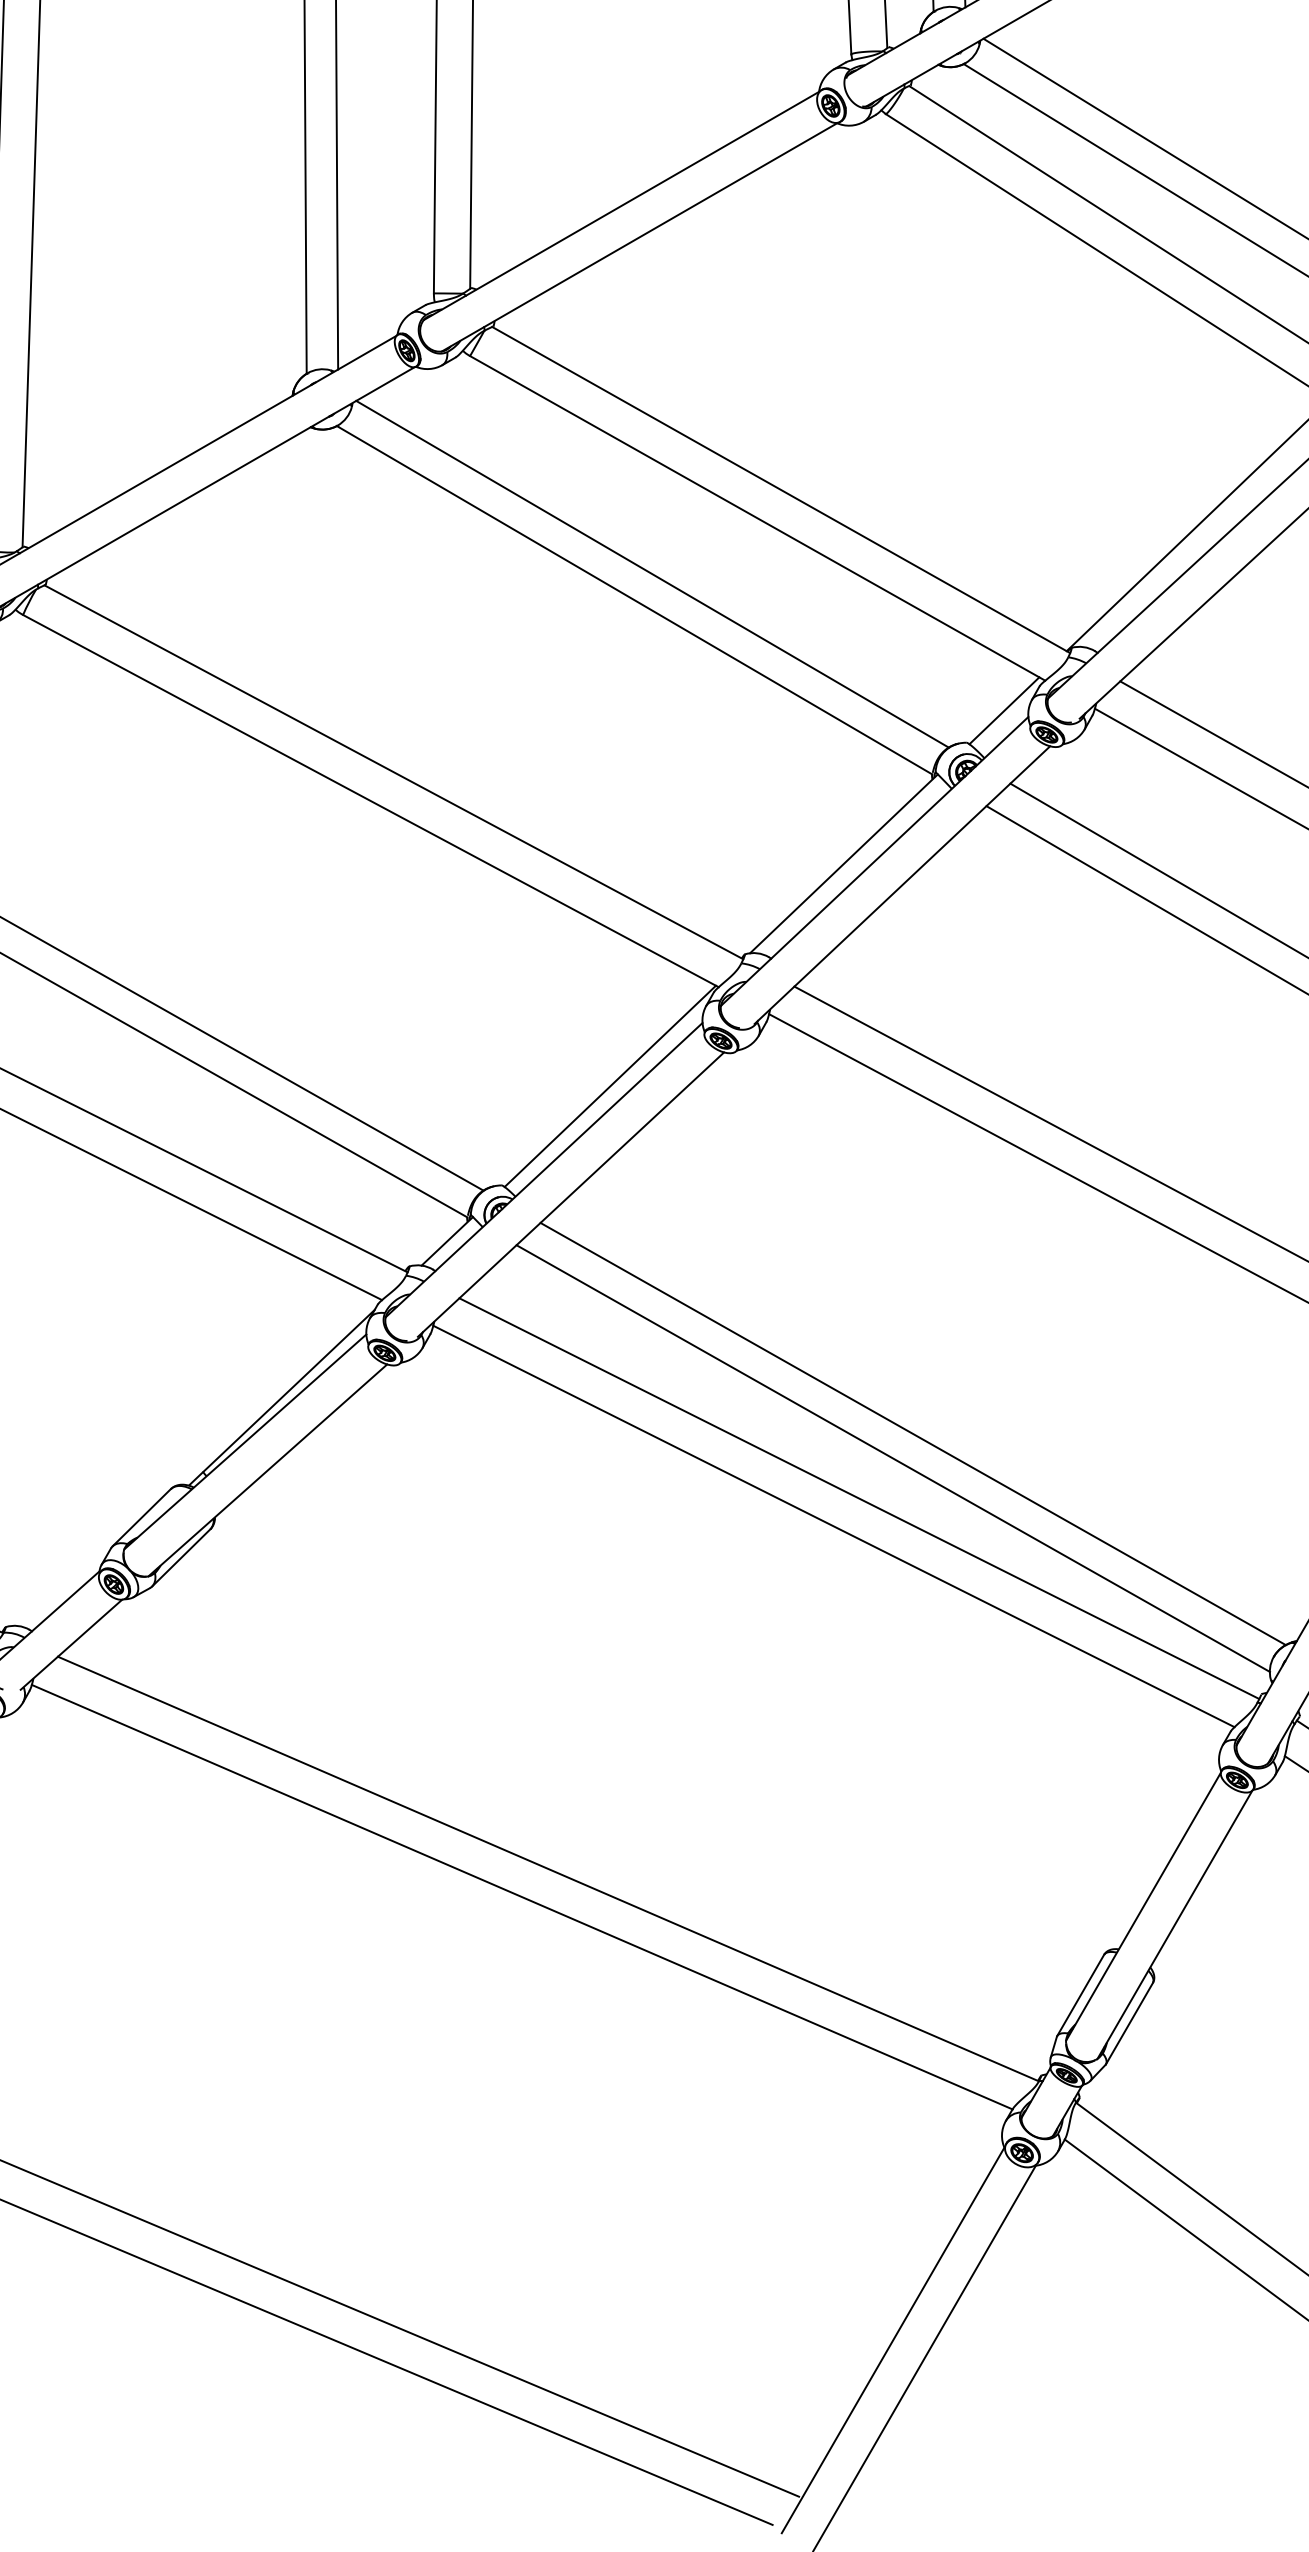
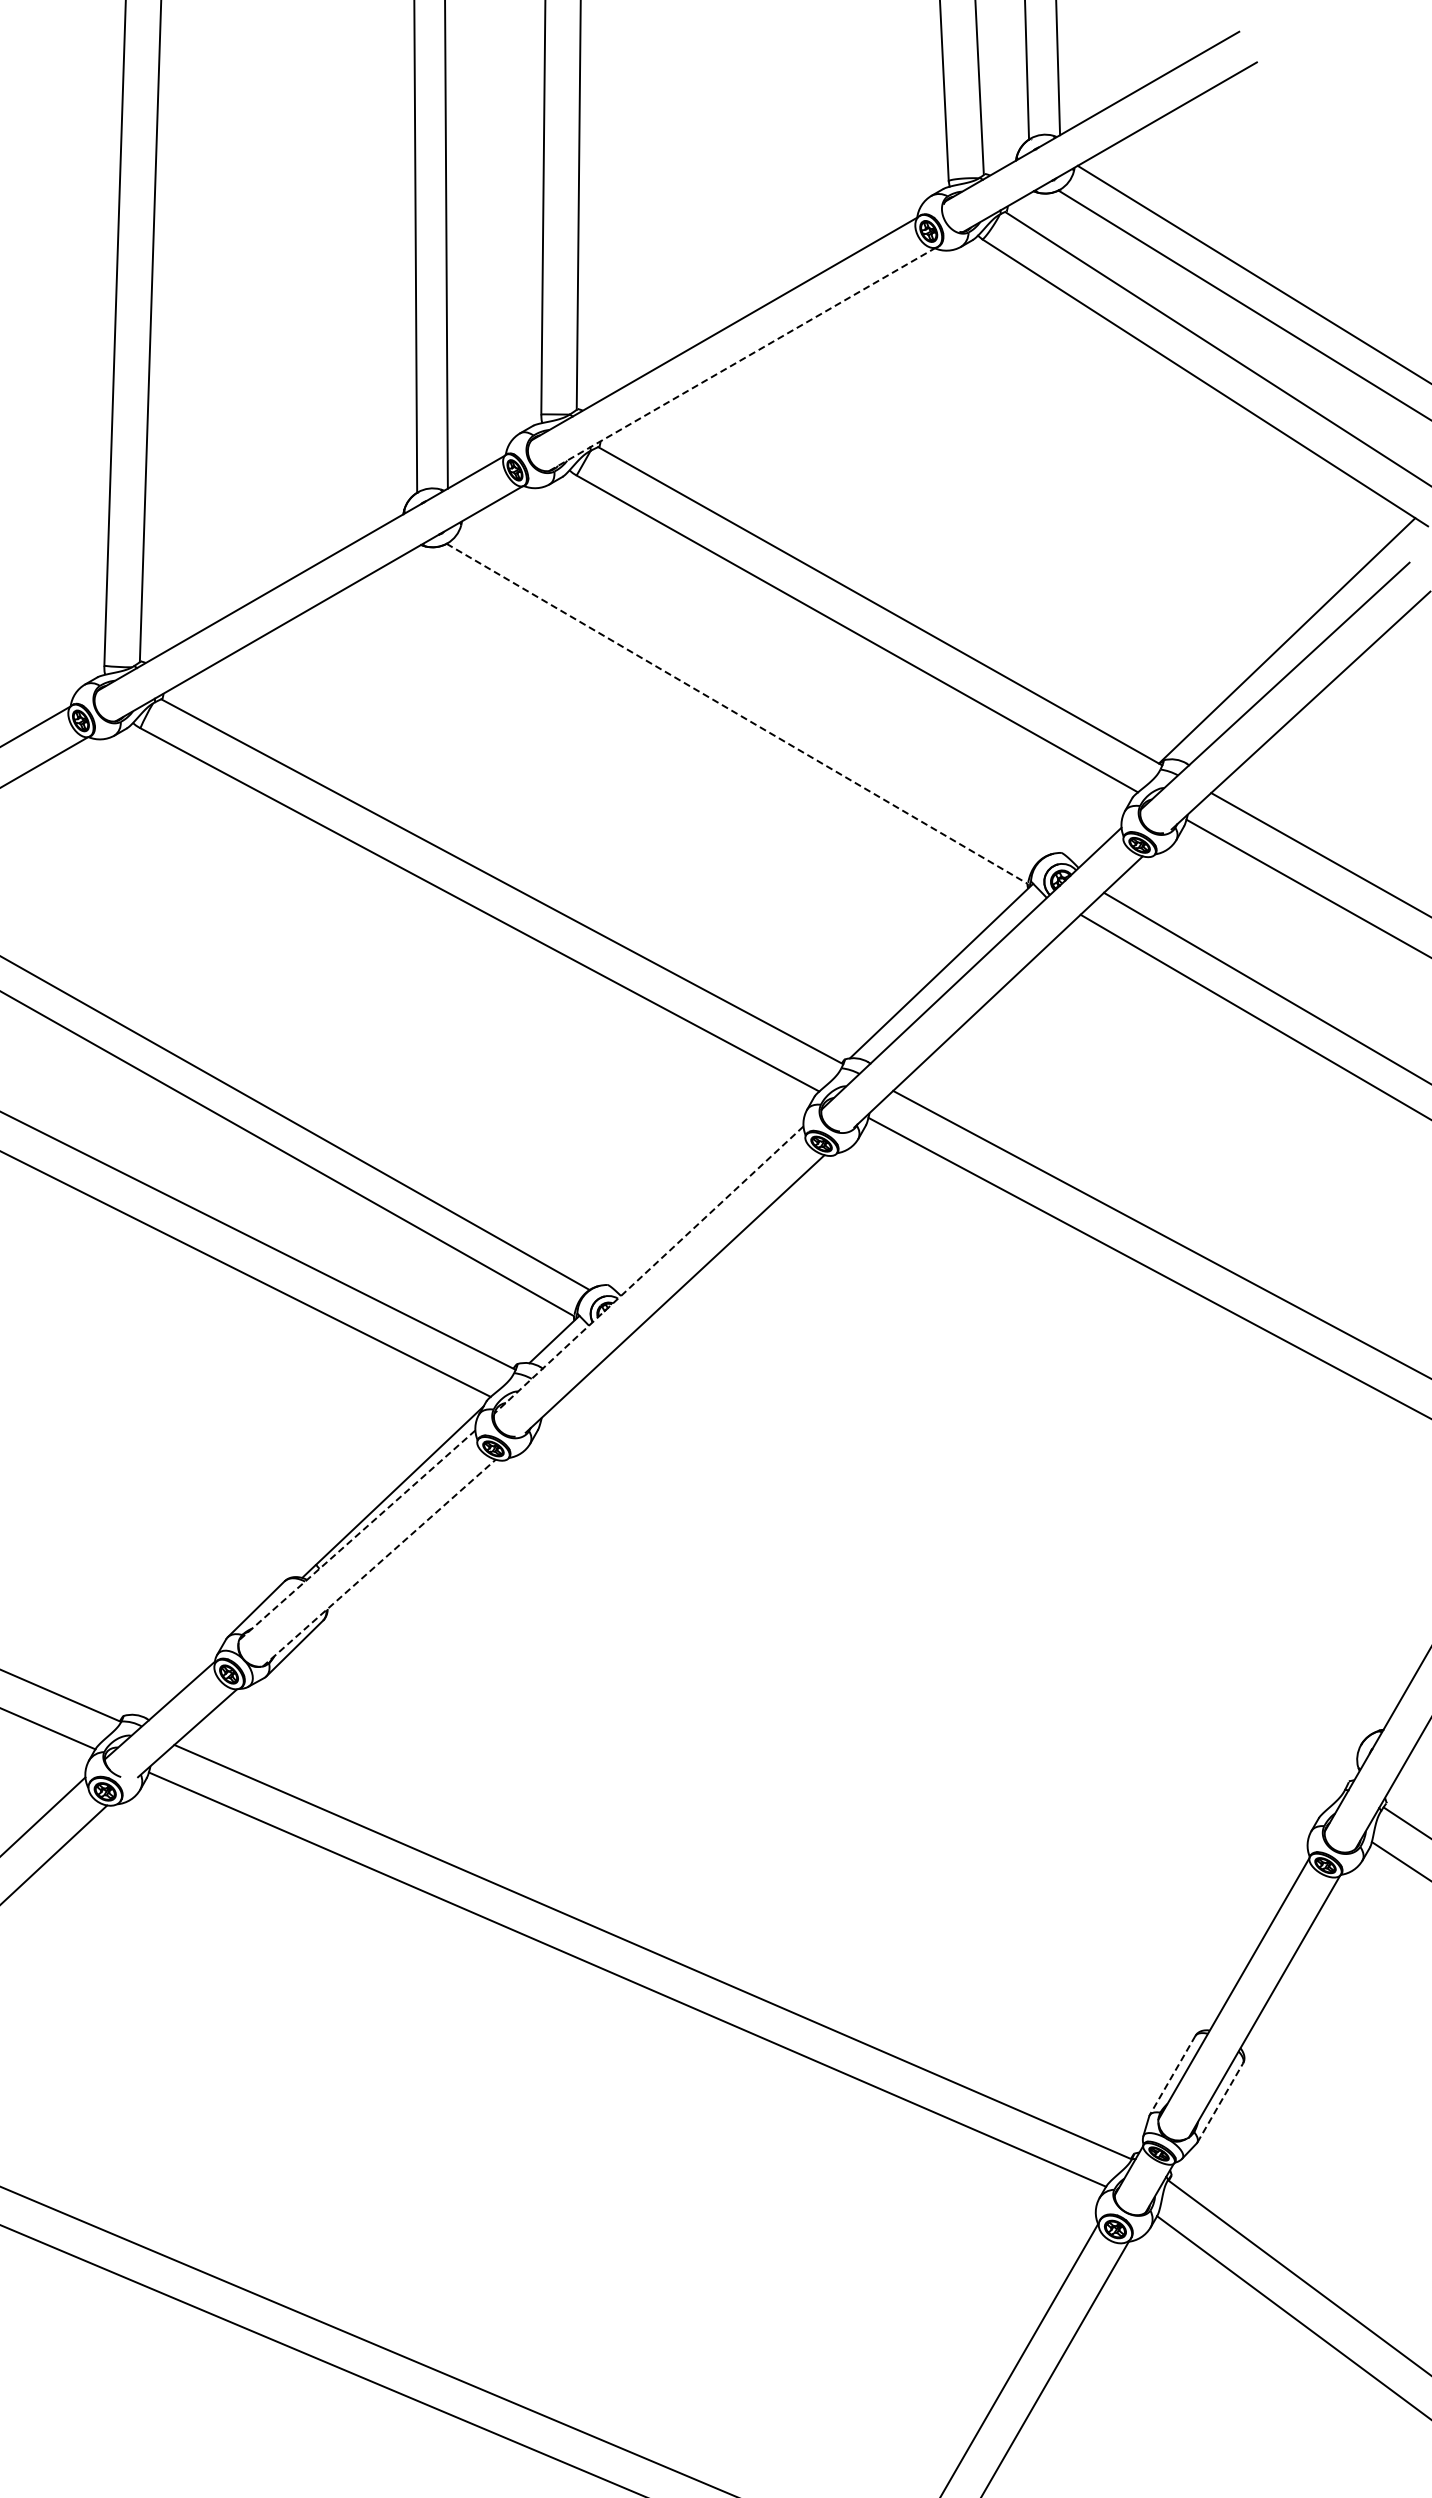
line: (638, 237) -> (741, 359), solid -> dashed
line: (652, 574) -> (754, 688), removed
line: (634, 599) -> (737, 713), solid -> dashed
line: (1004, 710) -> (1098, 821), removed
line: (610, 1086) -> (713, 1188), removed
line: (543, 1170) -> (648, 1270), solid -> dashed
line: (912, 1433) -> (1008, 1527), removed
line: (245, 1442) -> (357, 1535), solid -> dashed
line: (893, 1458) -> (989, 1551), removed
line: (268, 1470) -> (379, 1563), solid -> dashed
line: (859, 1498) -> (956, 1590), removed
line: (833, 1526) -> (931, 1617), removed
line: (1080, 1995) -> (1172, 2075), solid -> dashed
line: (1129, 2024) -> (1220, 2103), solid -> dashed

